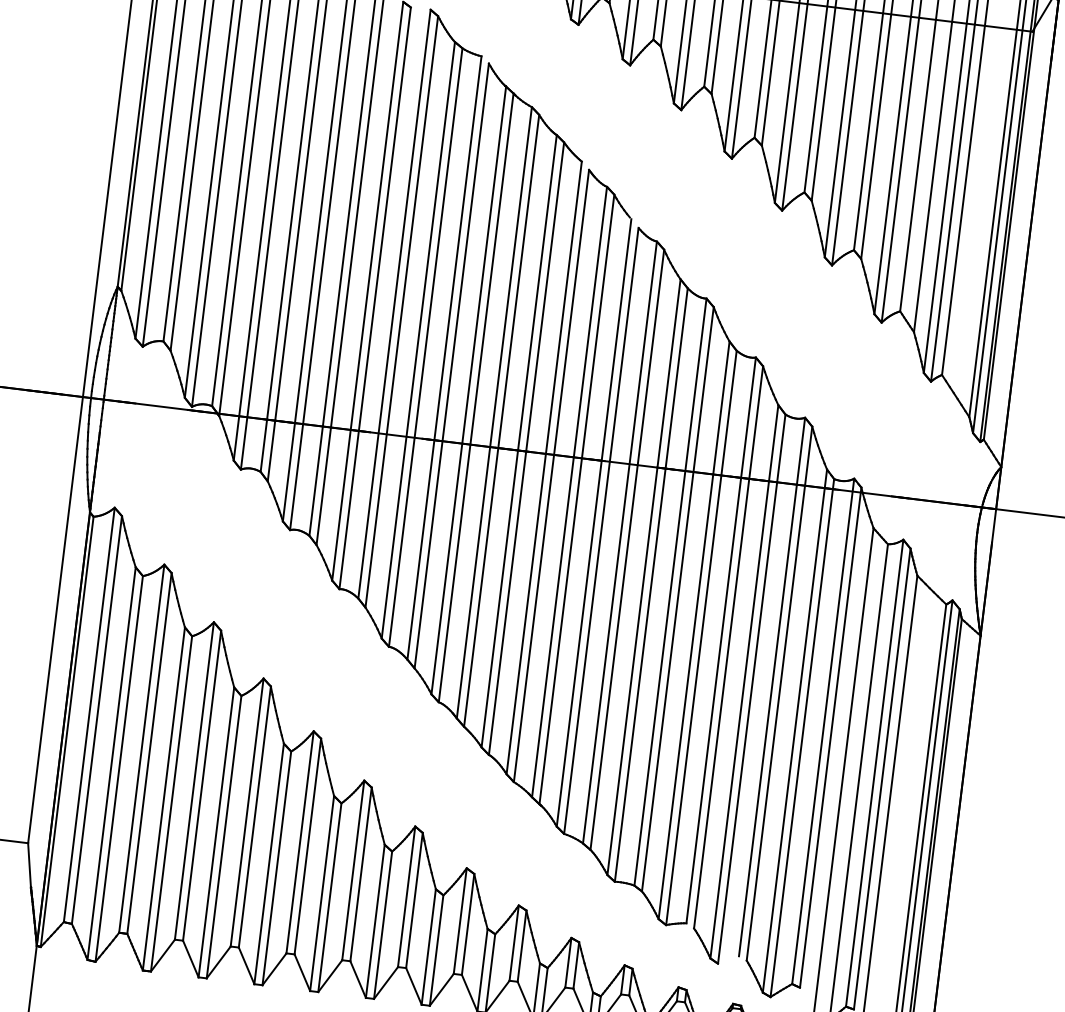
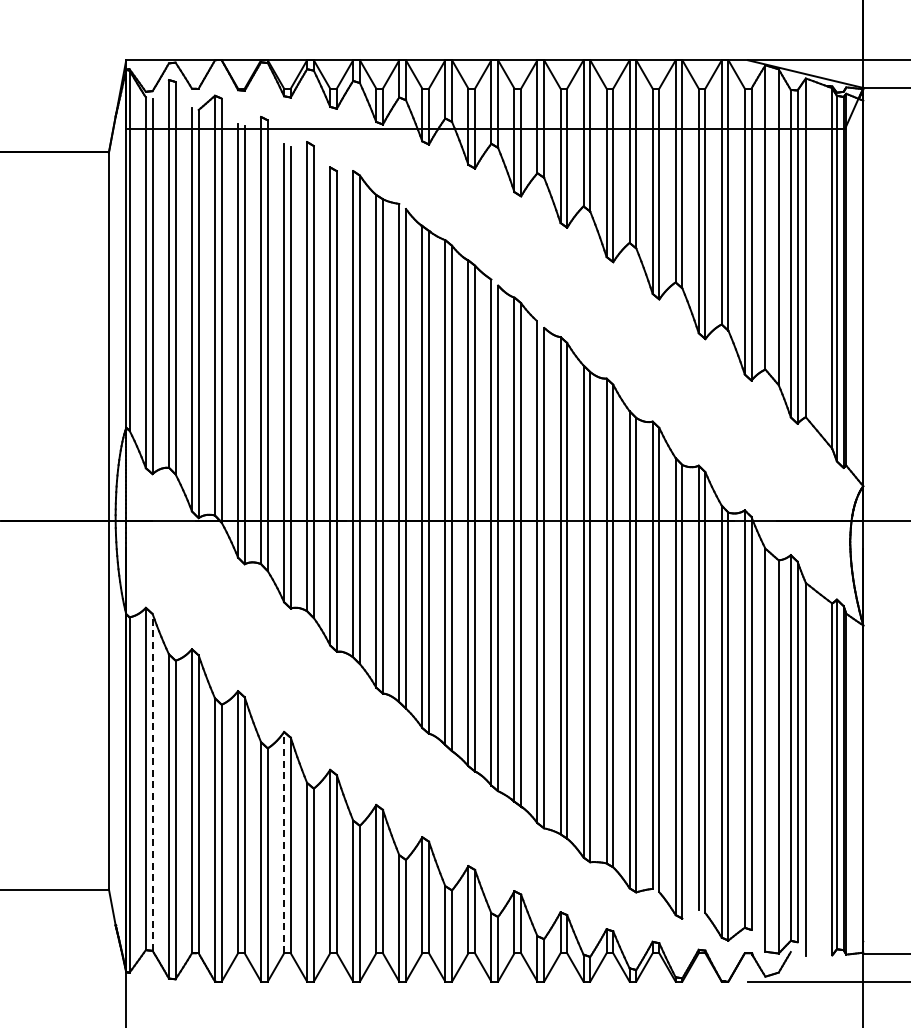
line: (96, 718) -> (152, 781), solid -> dashed
line: (247, 812) -> (284, 842), solid -> dashed

